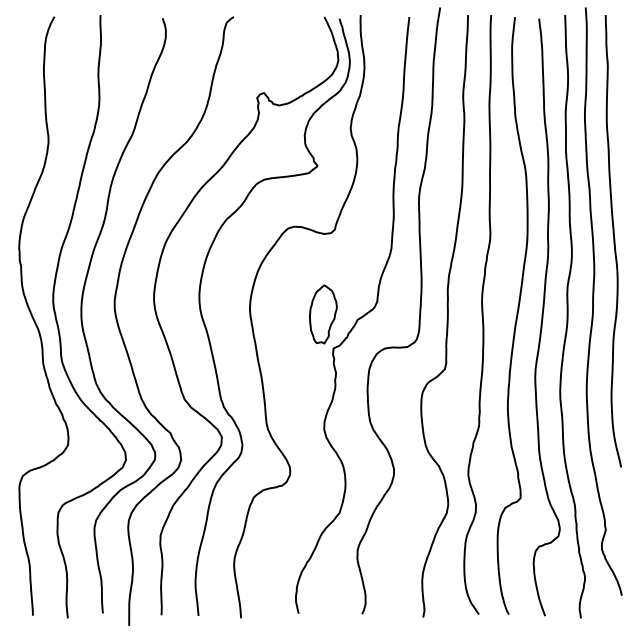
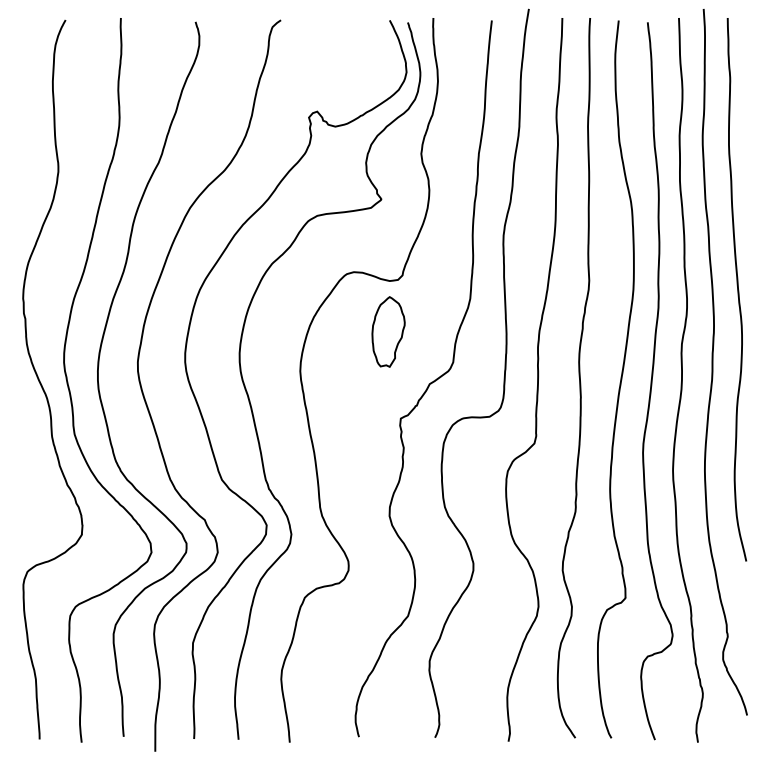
part: (323, 314) -> (388, 332), moved

